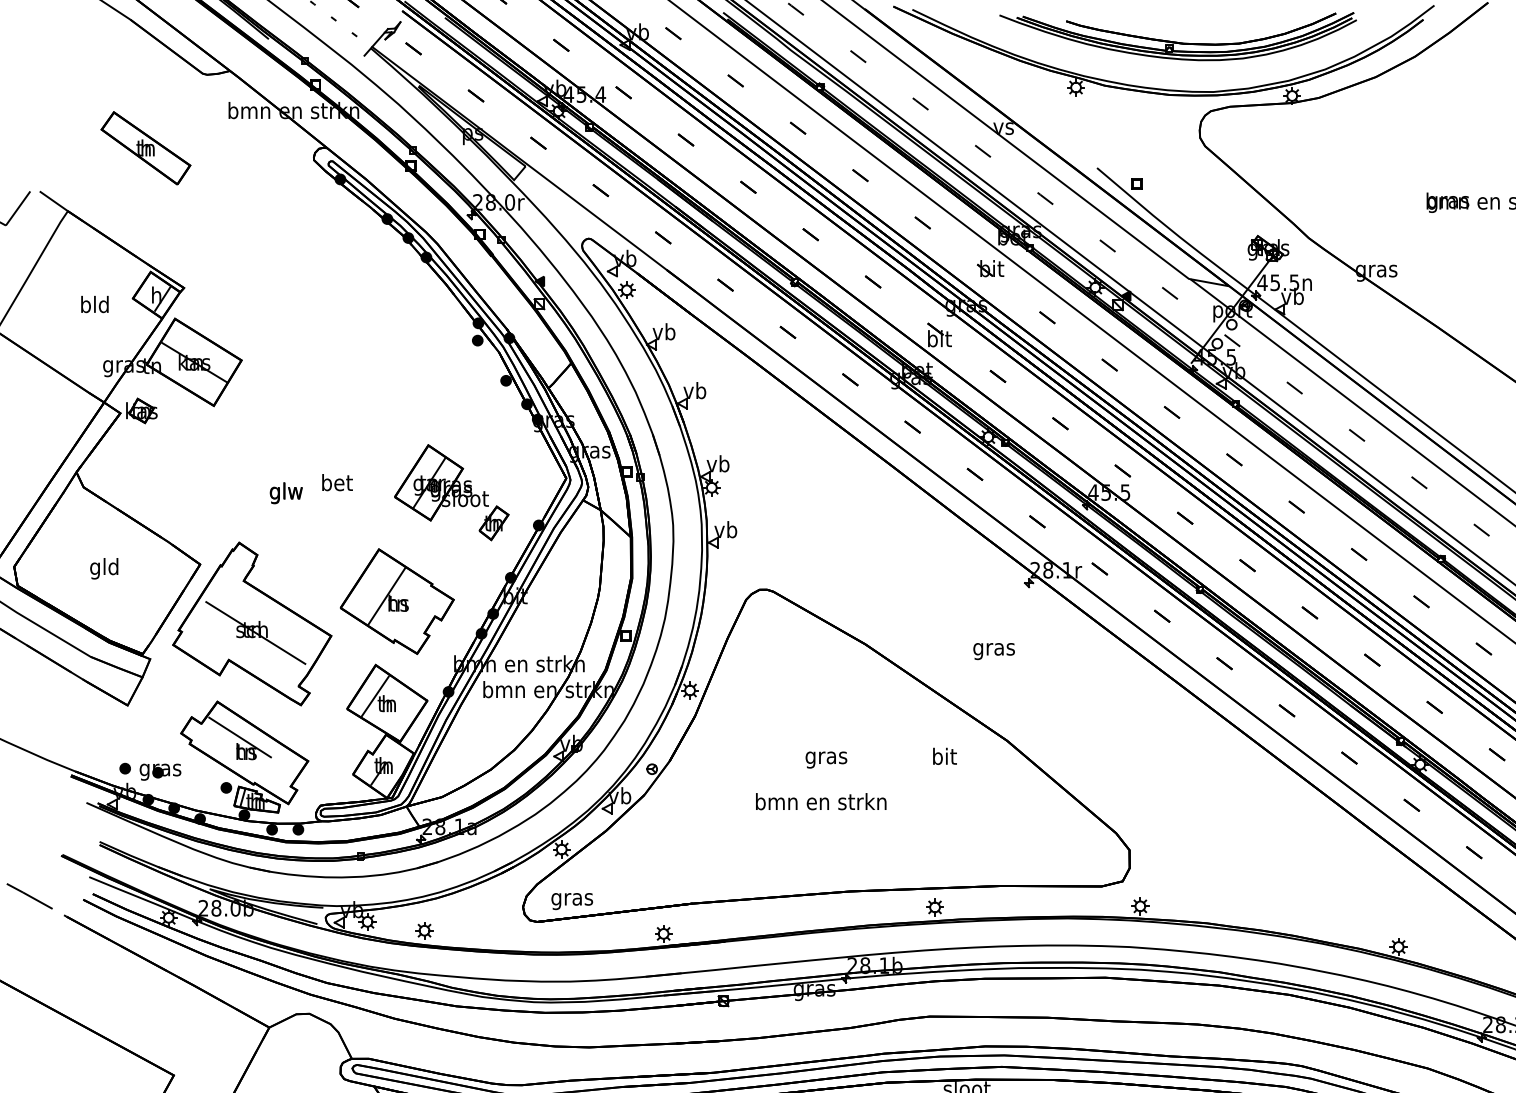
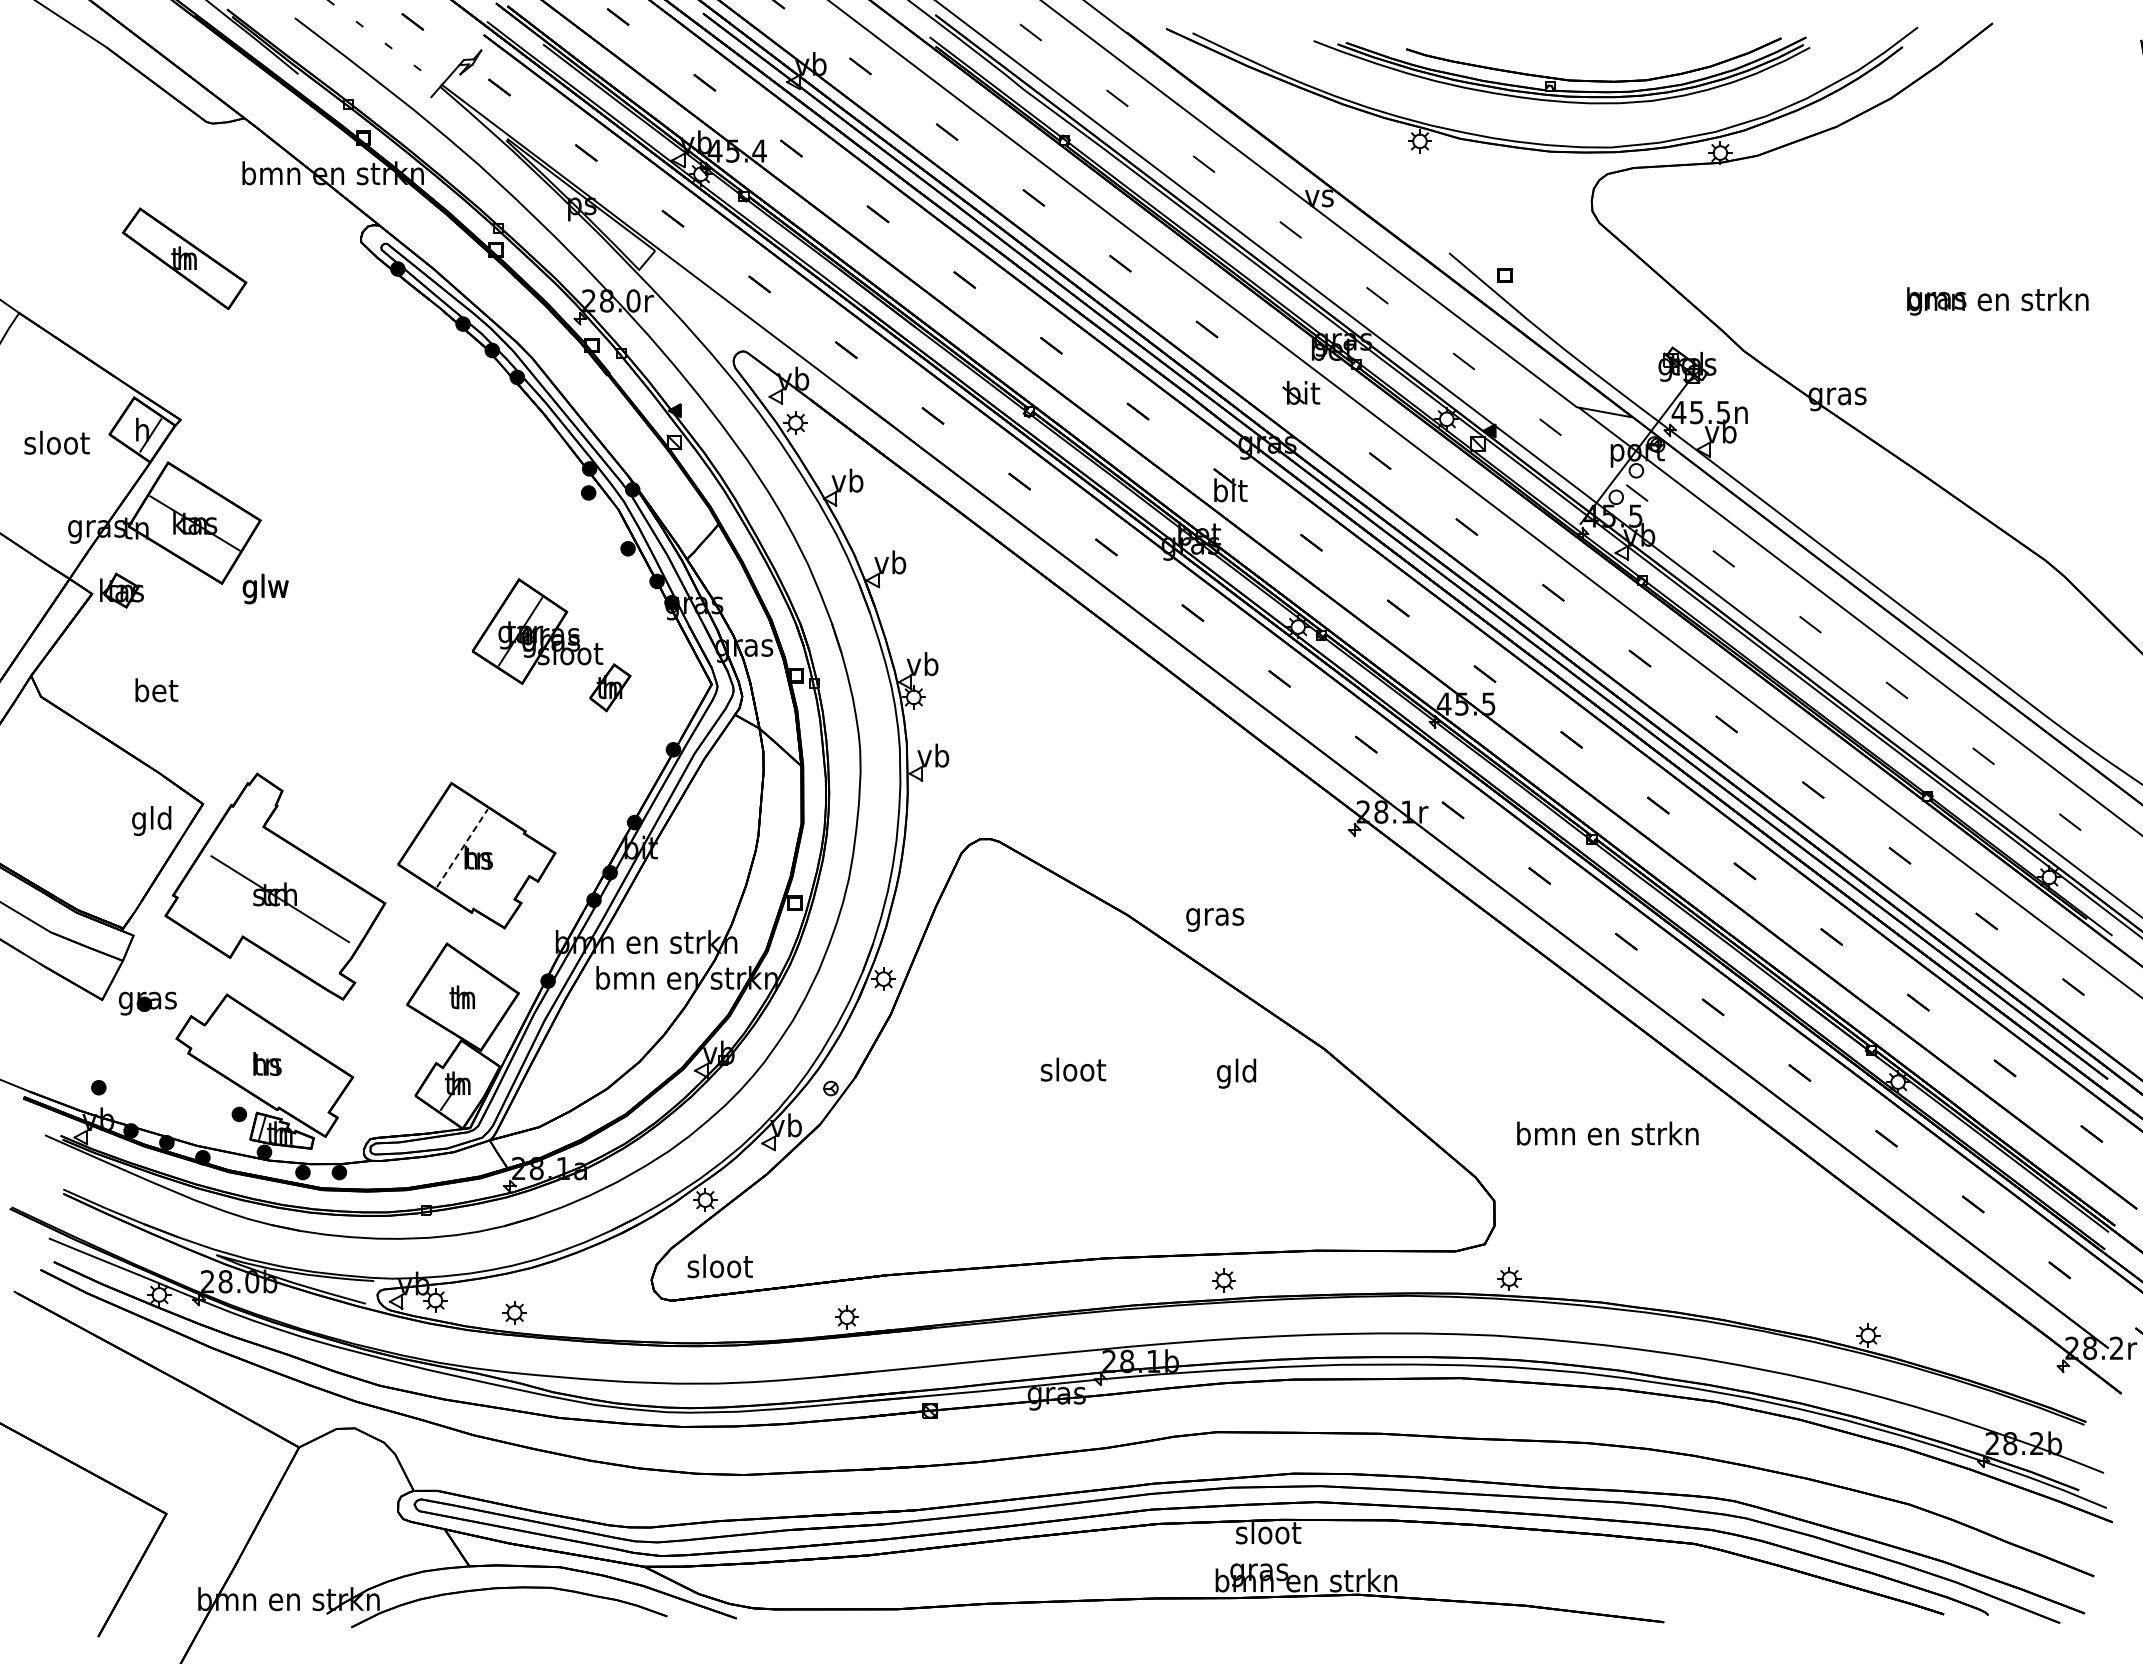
part: (145, 148) -> (184, 258), moved
text: (94, 304) -> (56, 442), bld -> sloot
text: (337, 482) -> (156, 690), moved
text: (286, 492) -> (265, 588), moved
part: (451, 492) -> (551, 645), moved
text: (104, 568) -> (151, 820), moved
line: (386, 596) -> (462, 848), solid -> dashed
text: (994, 651) -> (1215, 919), moved
line: (375, 695) -> (446, 986), removed
line: (240, 736) -> (258, 1043), removed
text: (826, 757) -> (1073, 1072), gras -> sloot
text: (943, 758) -> (1236, 1073), bit -> gld
part: (160, 772) -> (147, 1003), moved
text: (820, 801) -> (1607, 1133), moved
text: (571, 899) -> (719, 1269), gras -> sloot

